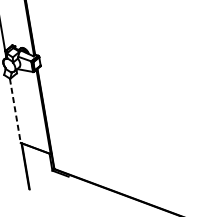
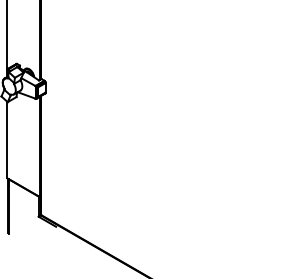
line: (15, 111) -> (7, 140), dashed -> solid

